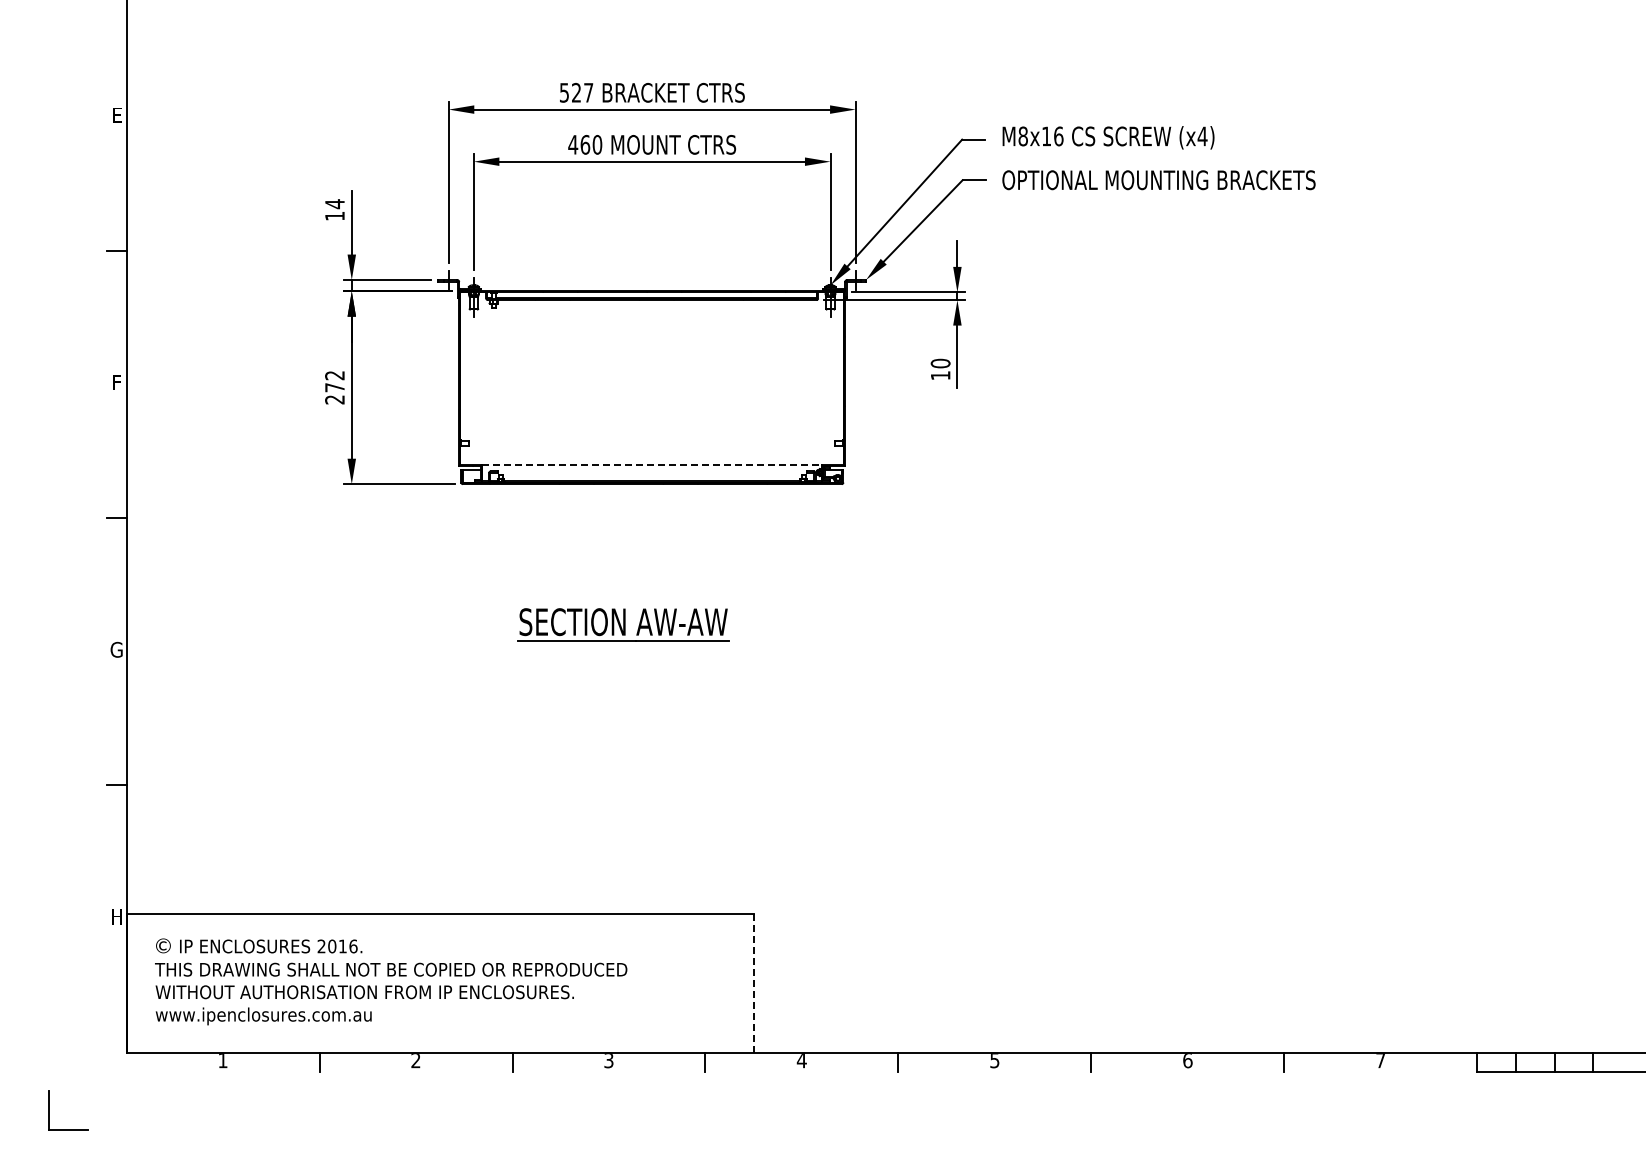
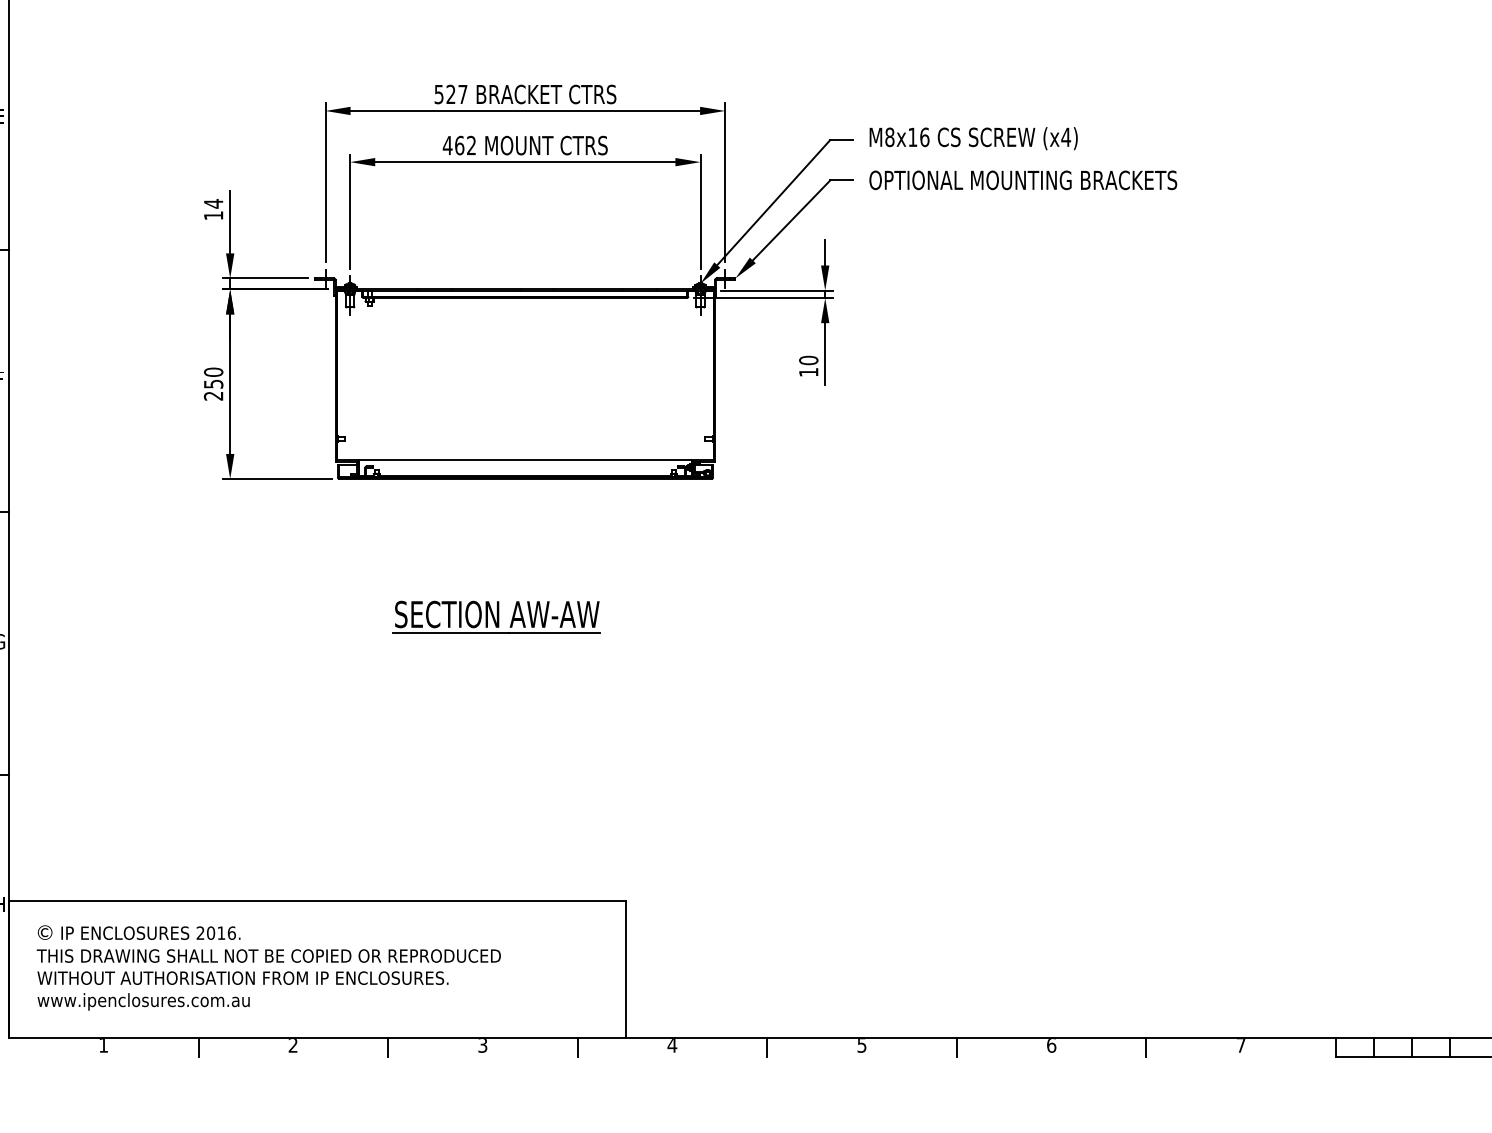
text: (597, 144) -> (471, 145), 460 -> 462
text: (334, 381) -> (213, 378), 272 -> 250
line: (652, 465) -> (525, 460), dashed -> solid
line: (754, 982) -> (625, 968), dashed -> solid

